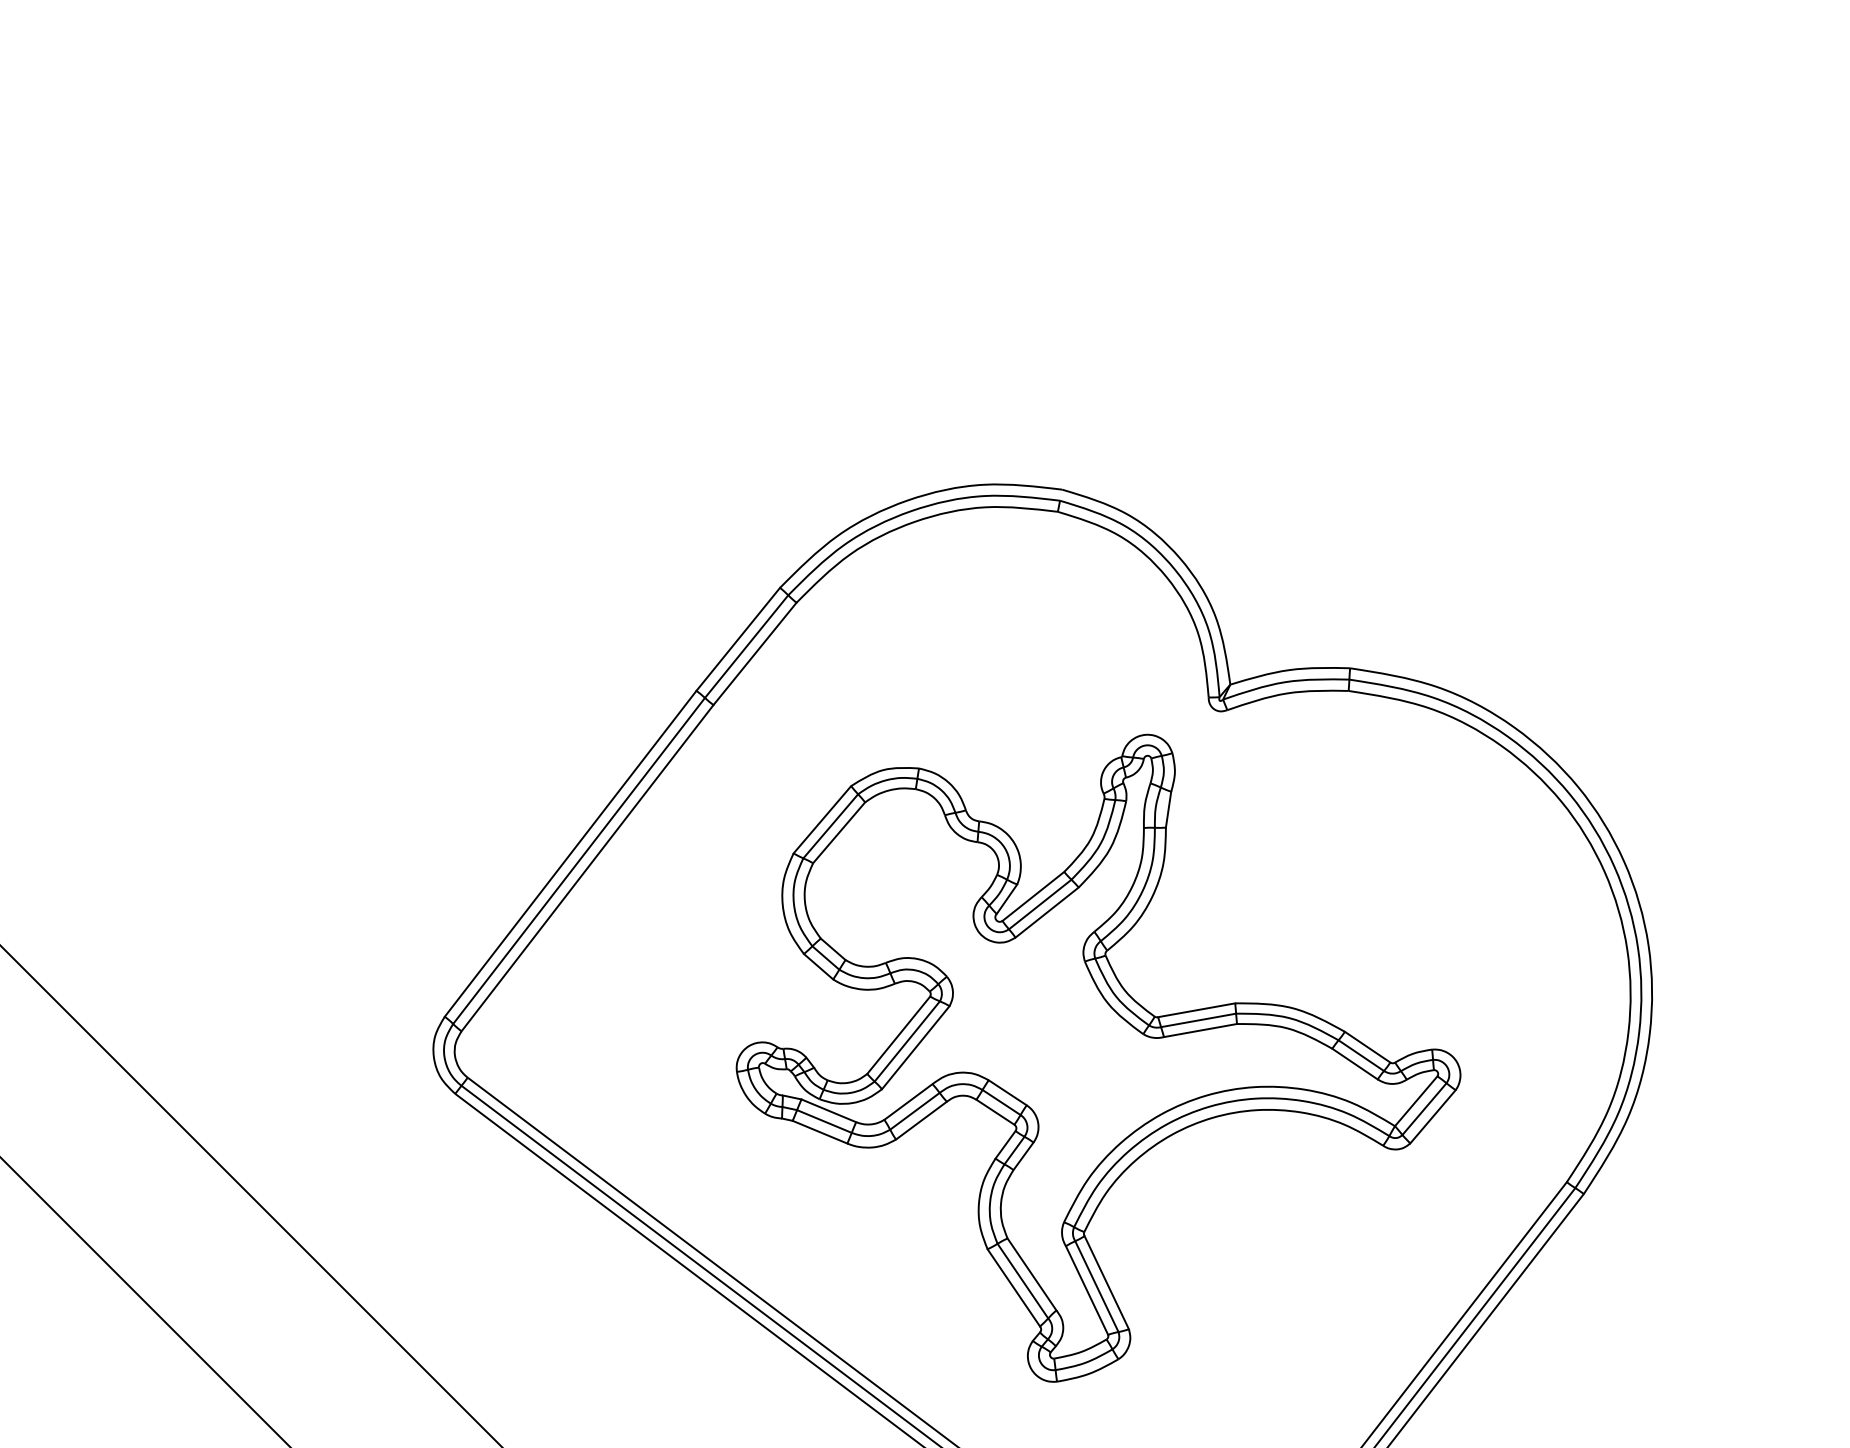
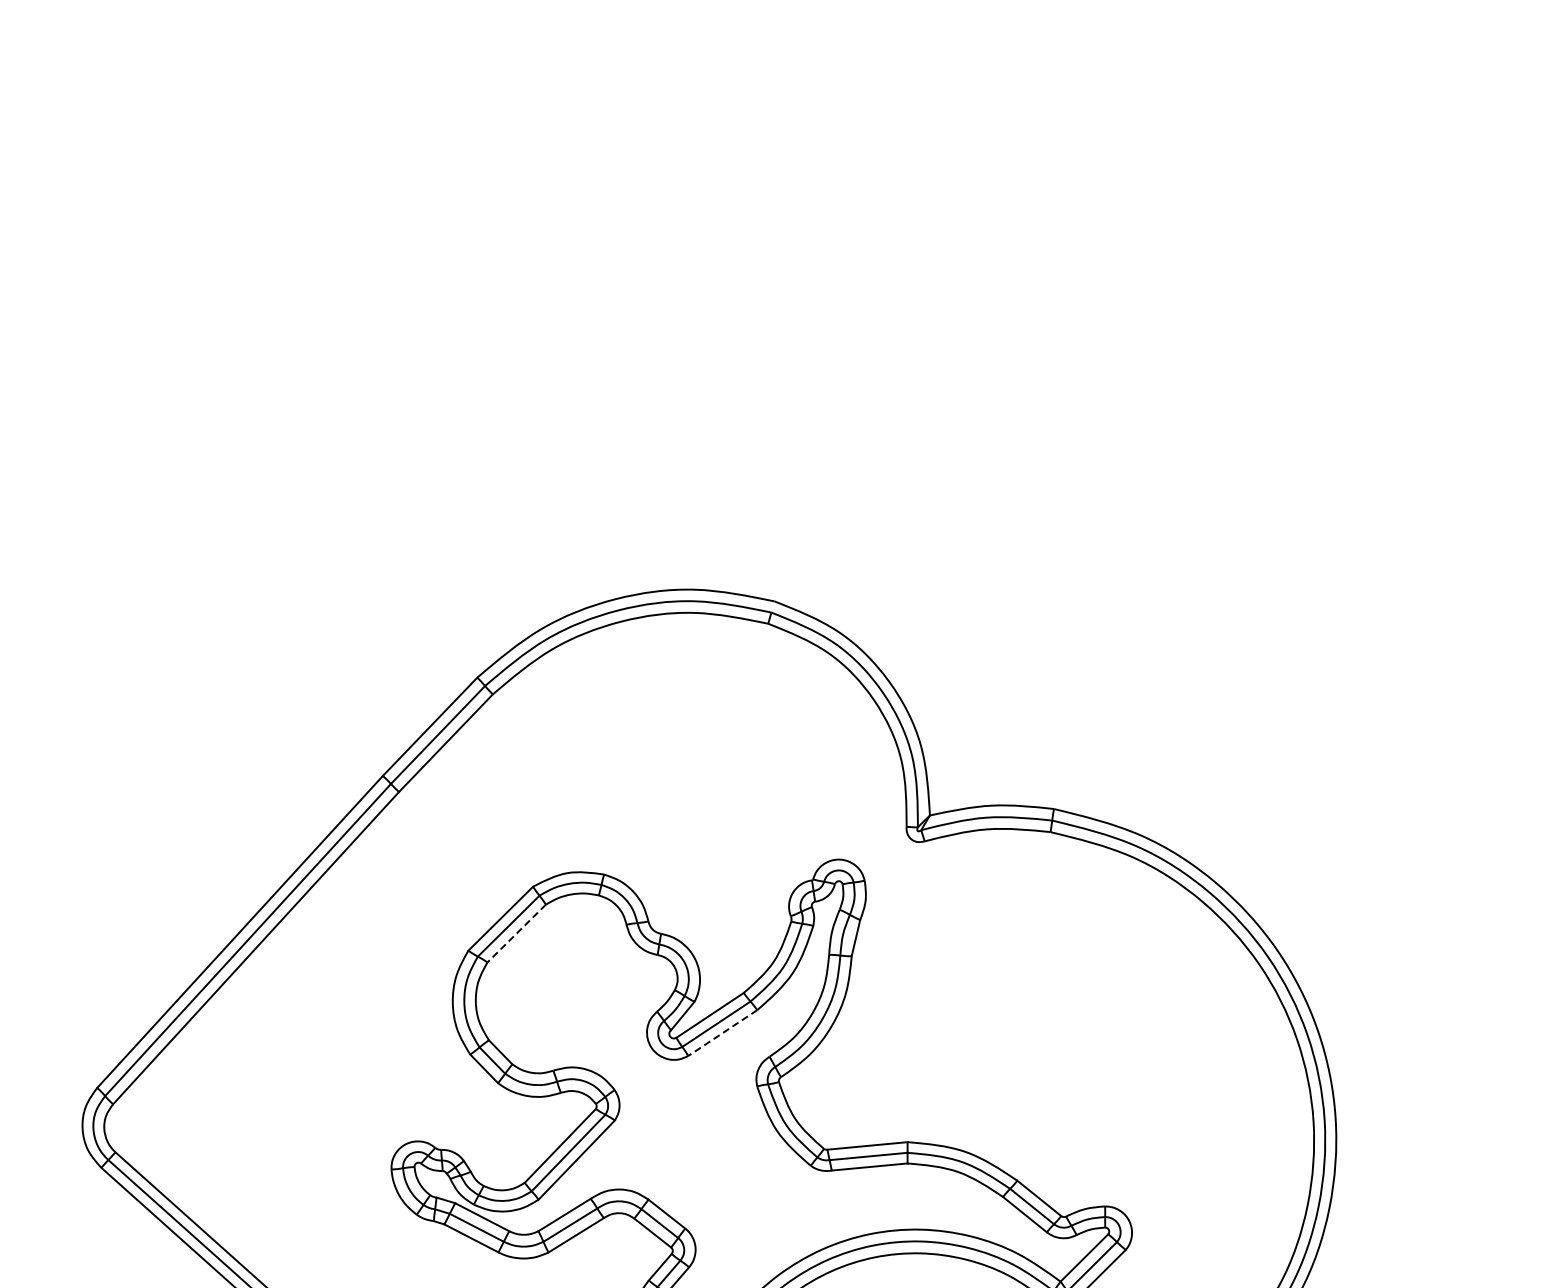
line: (838, 833) -> (516, 934), solid -> dashed
line: (1046, 912) -> (722, 1032), solid -> dashed

